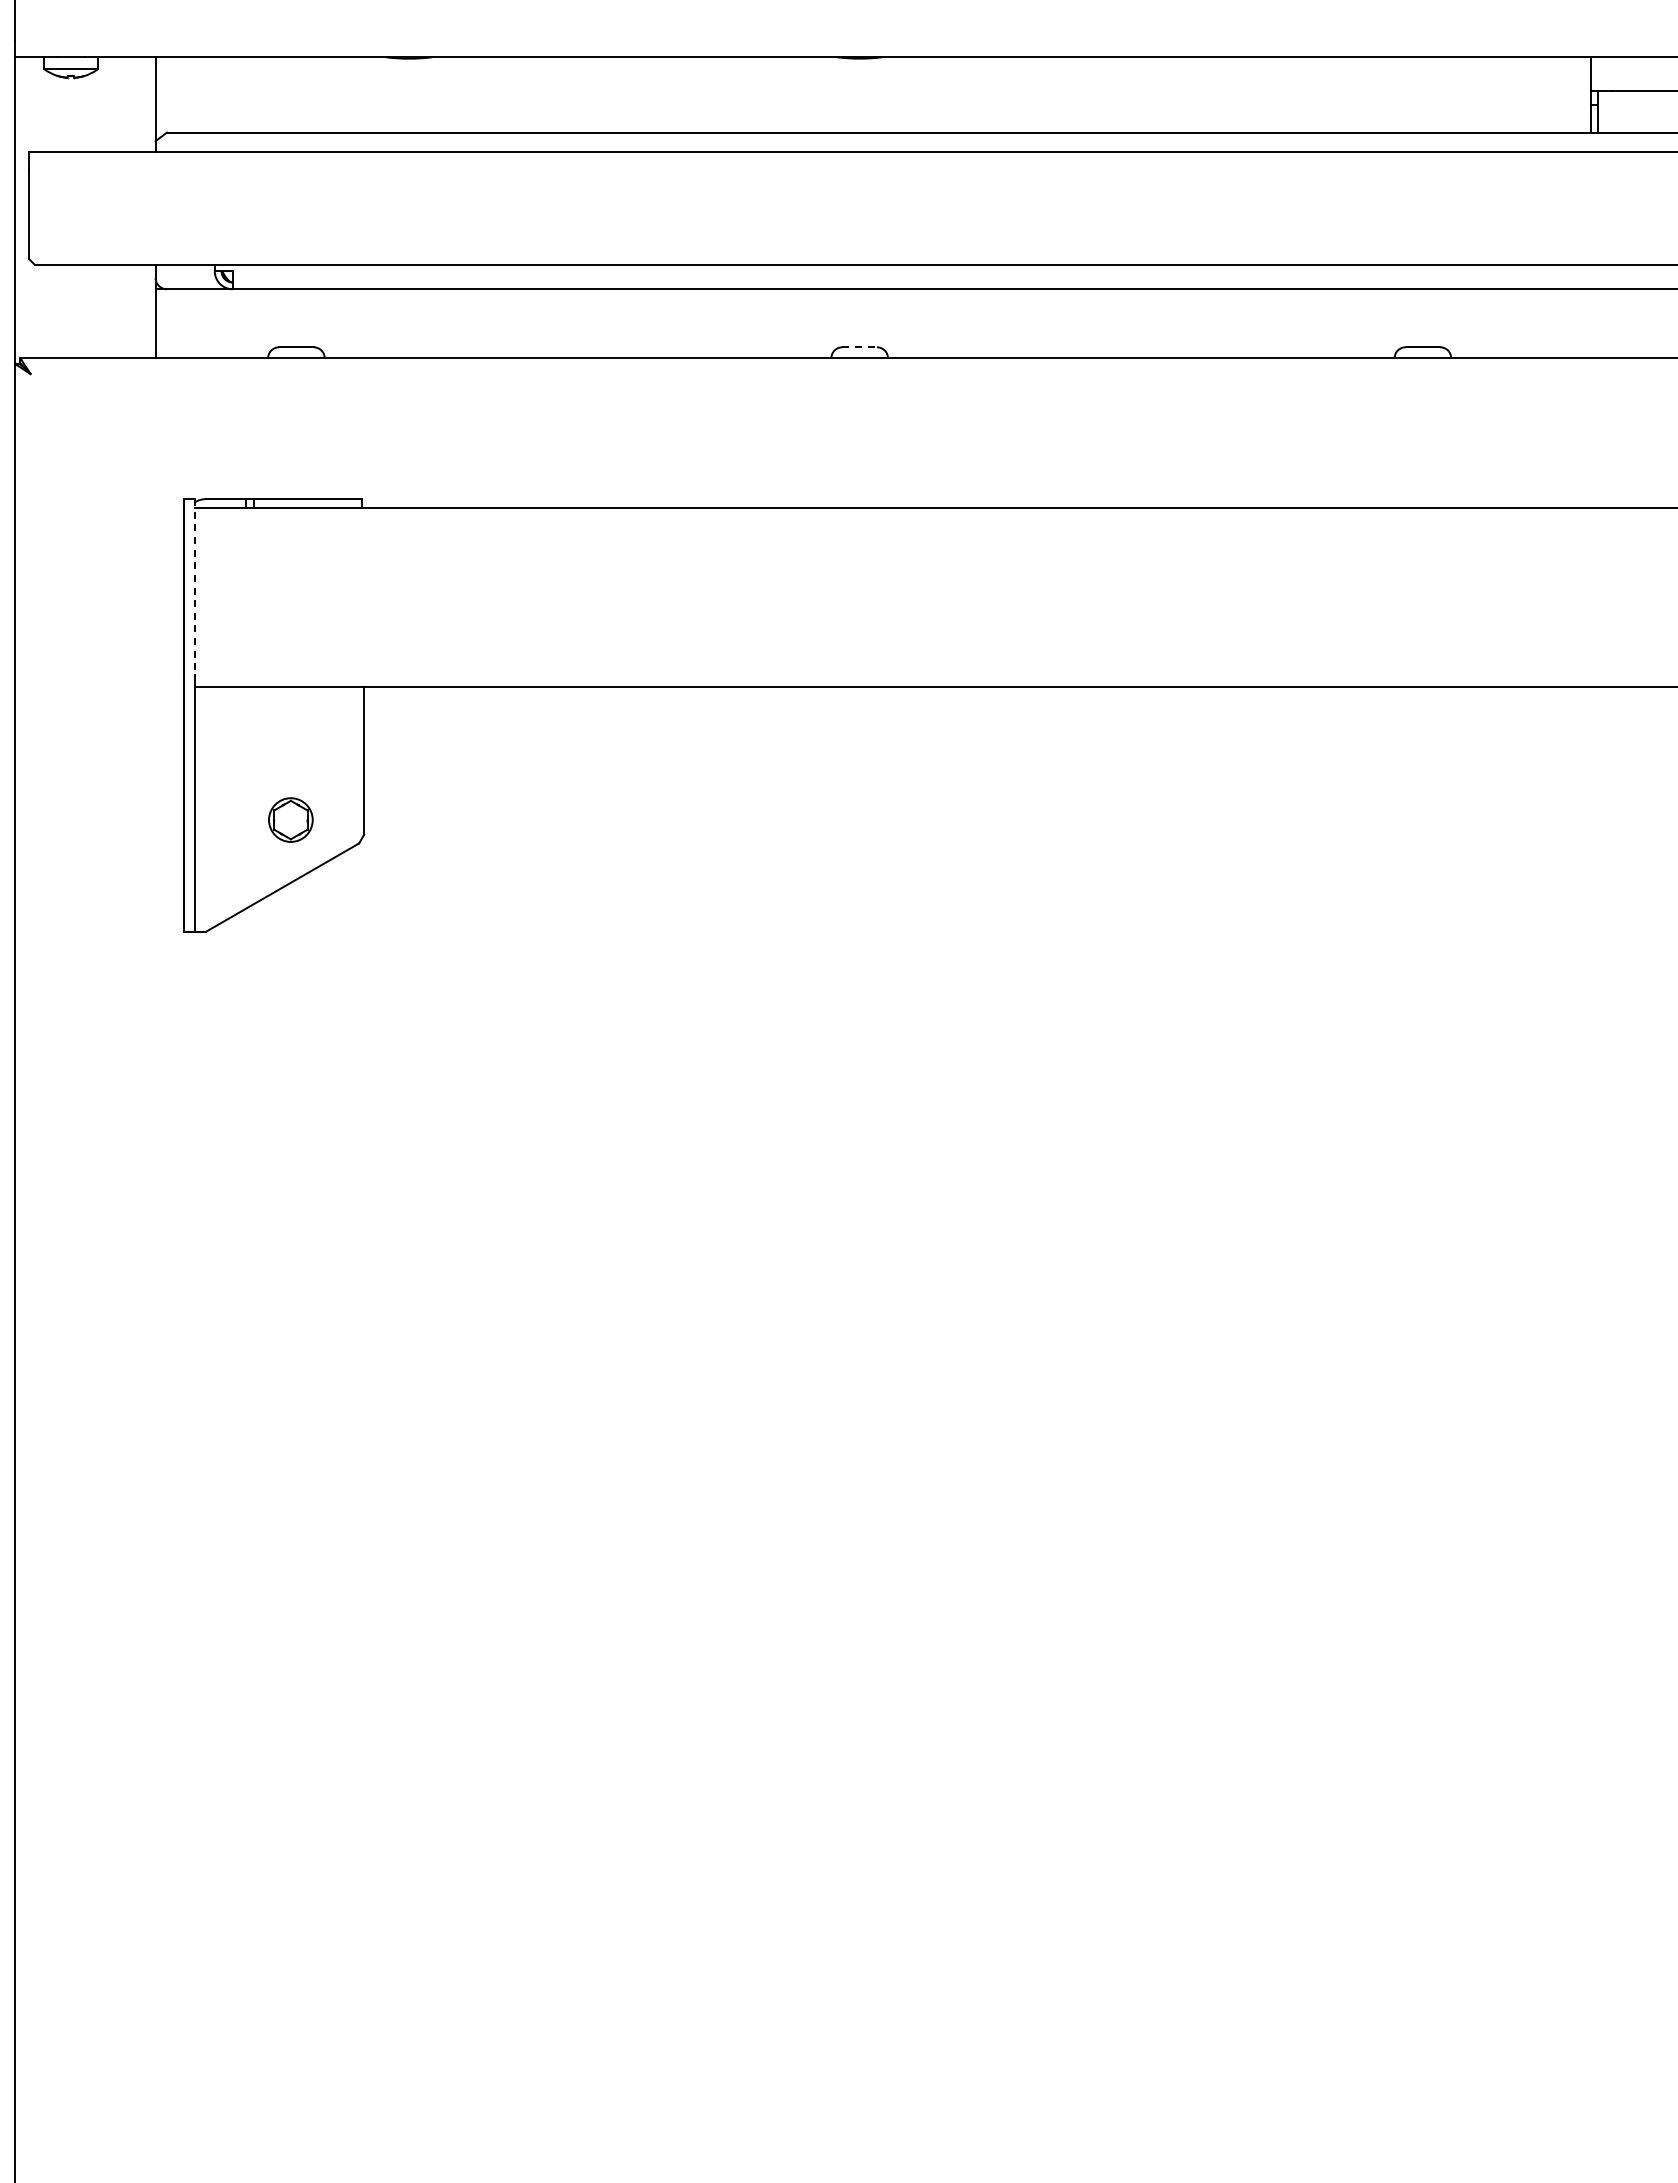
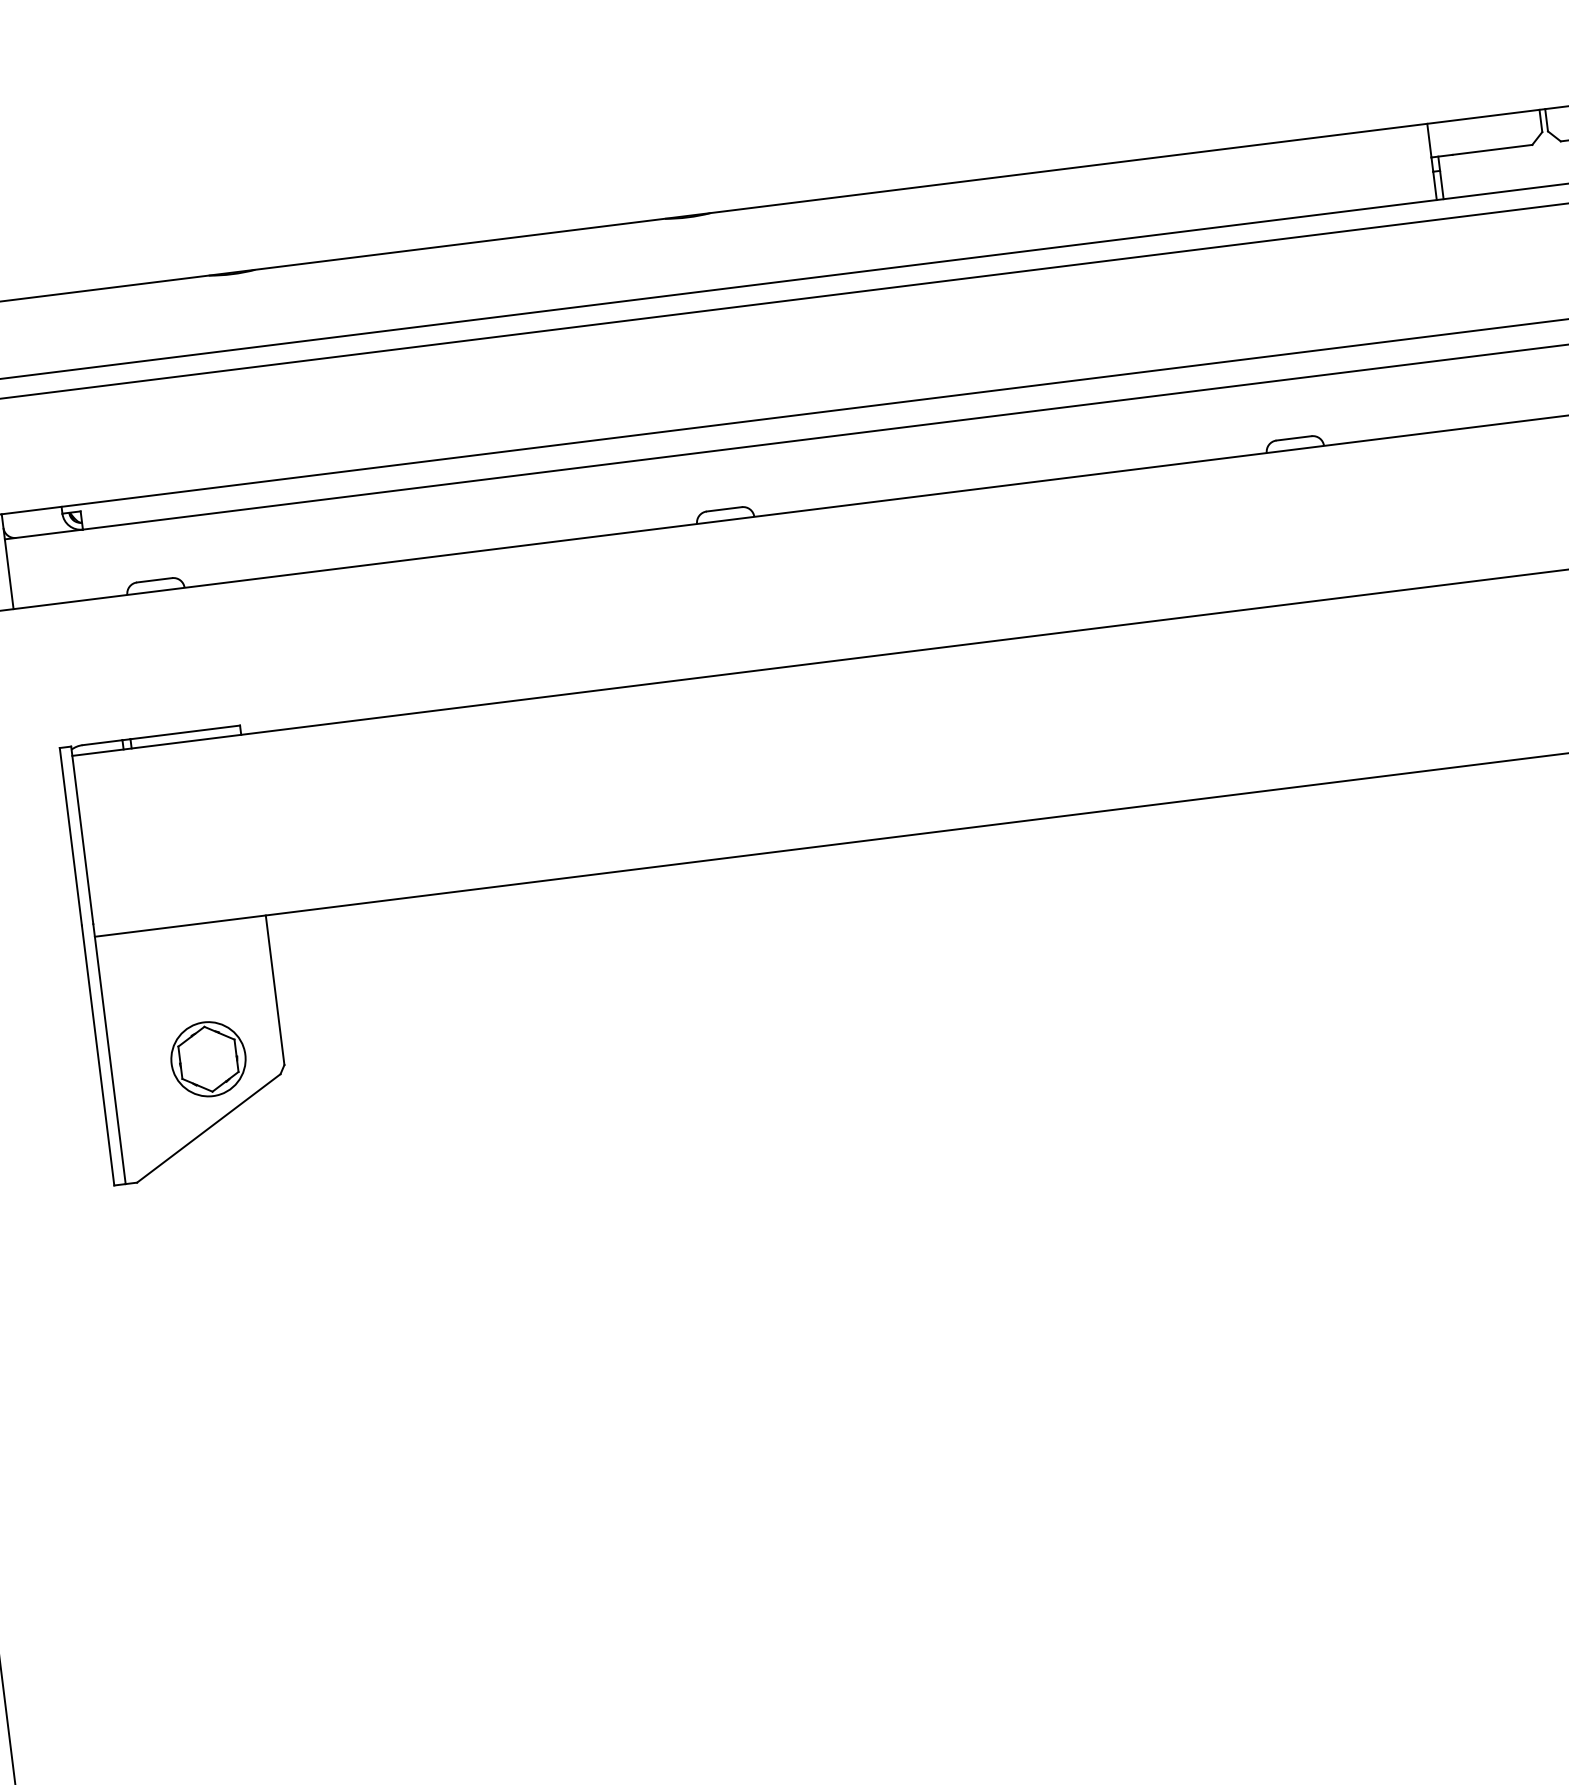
line: (860, 347) -> (725, 509), dashed -> solid
line: (195, 586) -> (82, 834), dashed -> solid
part: (290, 819) -> (208, 1058), size x1.67

